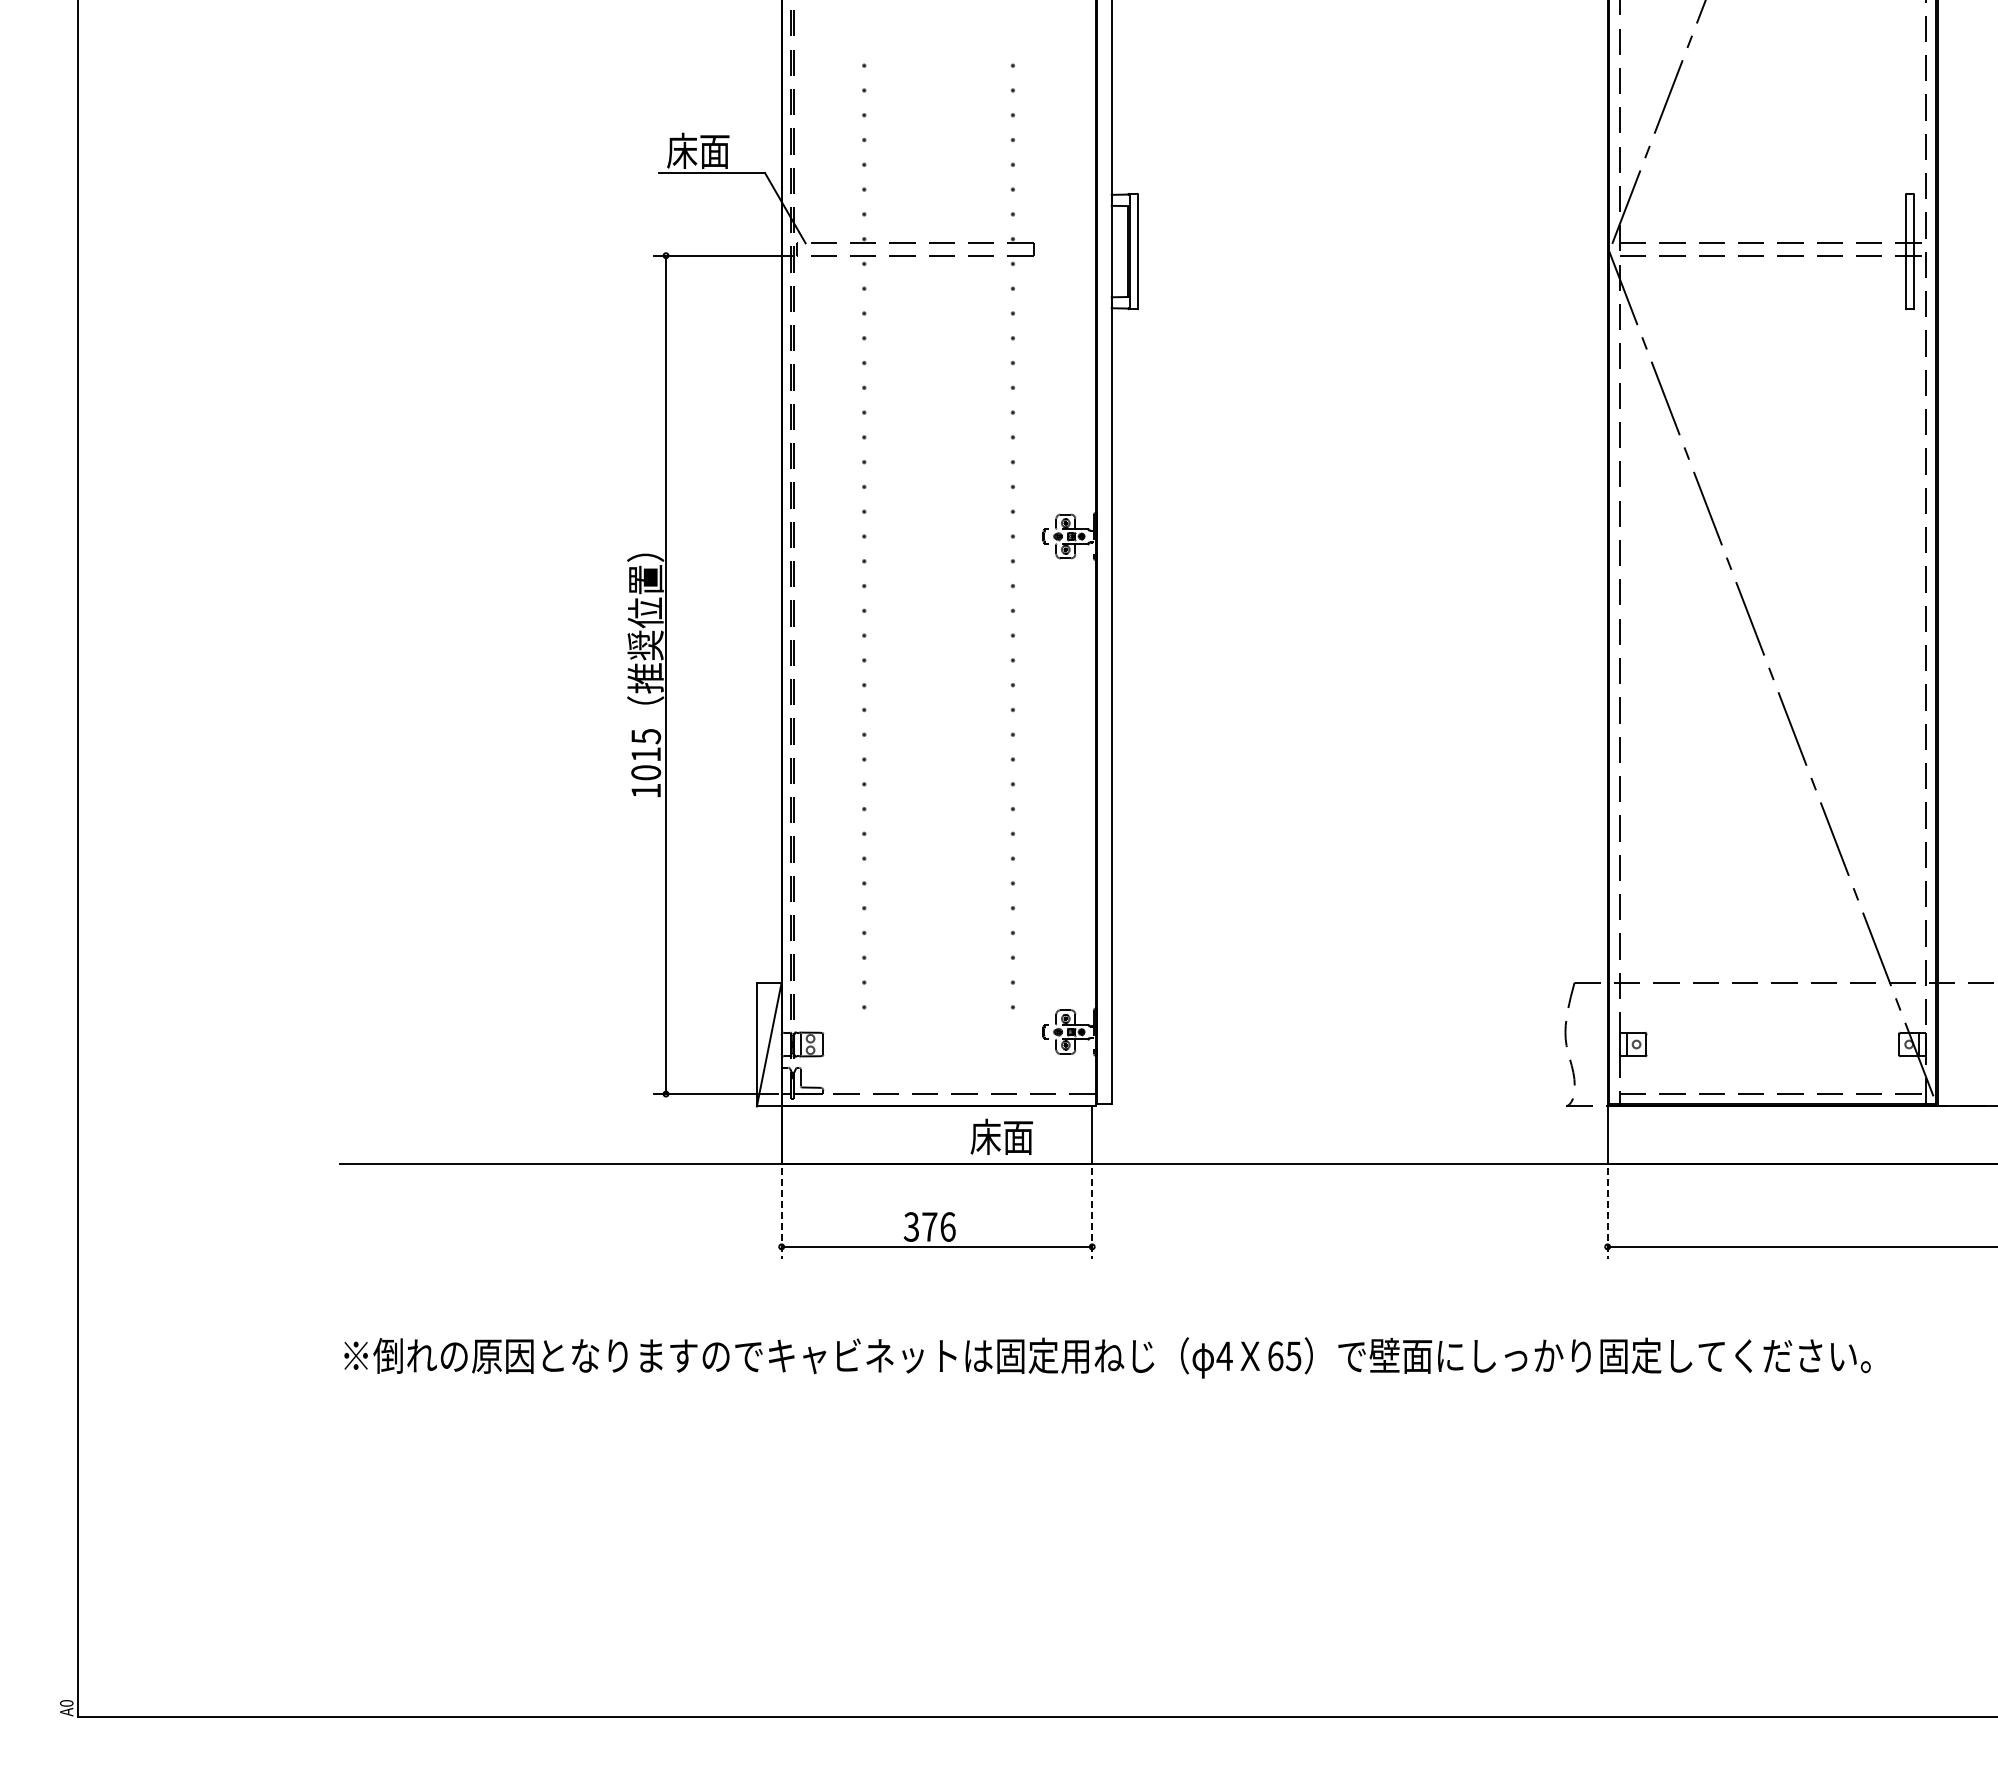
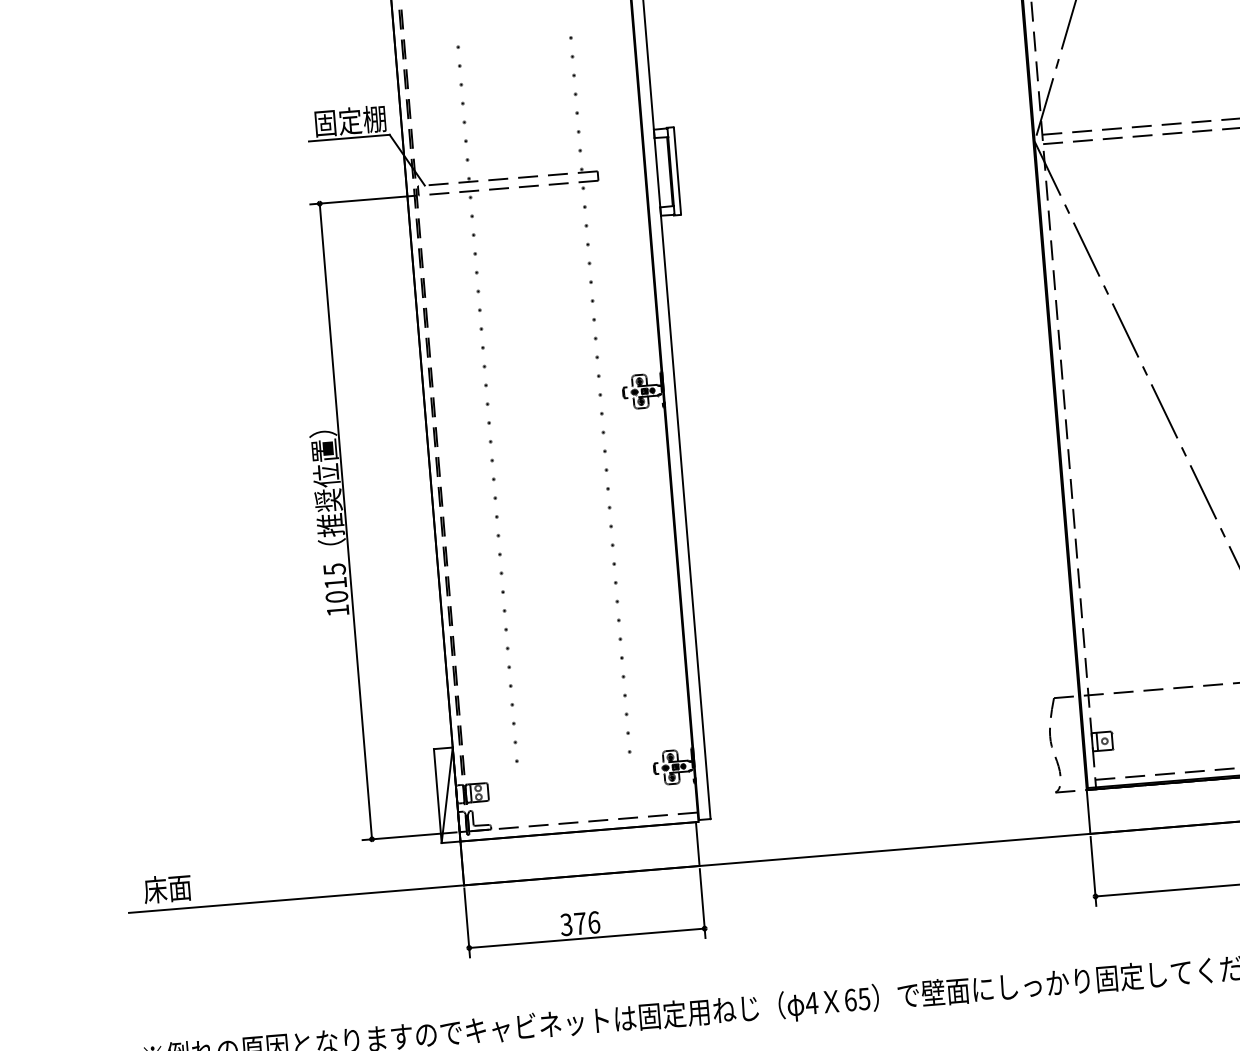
text: (714, 150) -> (349, 120), 床面 -> 固定棚
text: (1001, 1136) -> (167, 888), moved
line: (781, 1214) -> (467, 923), dashed -> solid
line: (1092, 1214) -> (702, 904), dashed -> solid
line: (1607, 1214) -> (1093, 871), dashed -> solid

